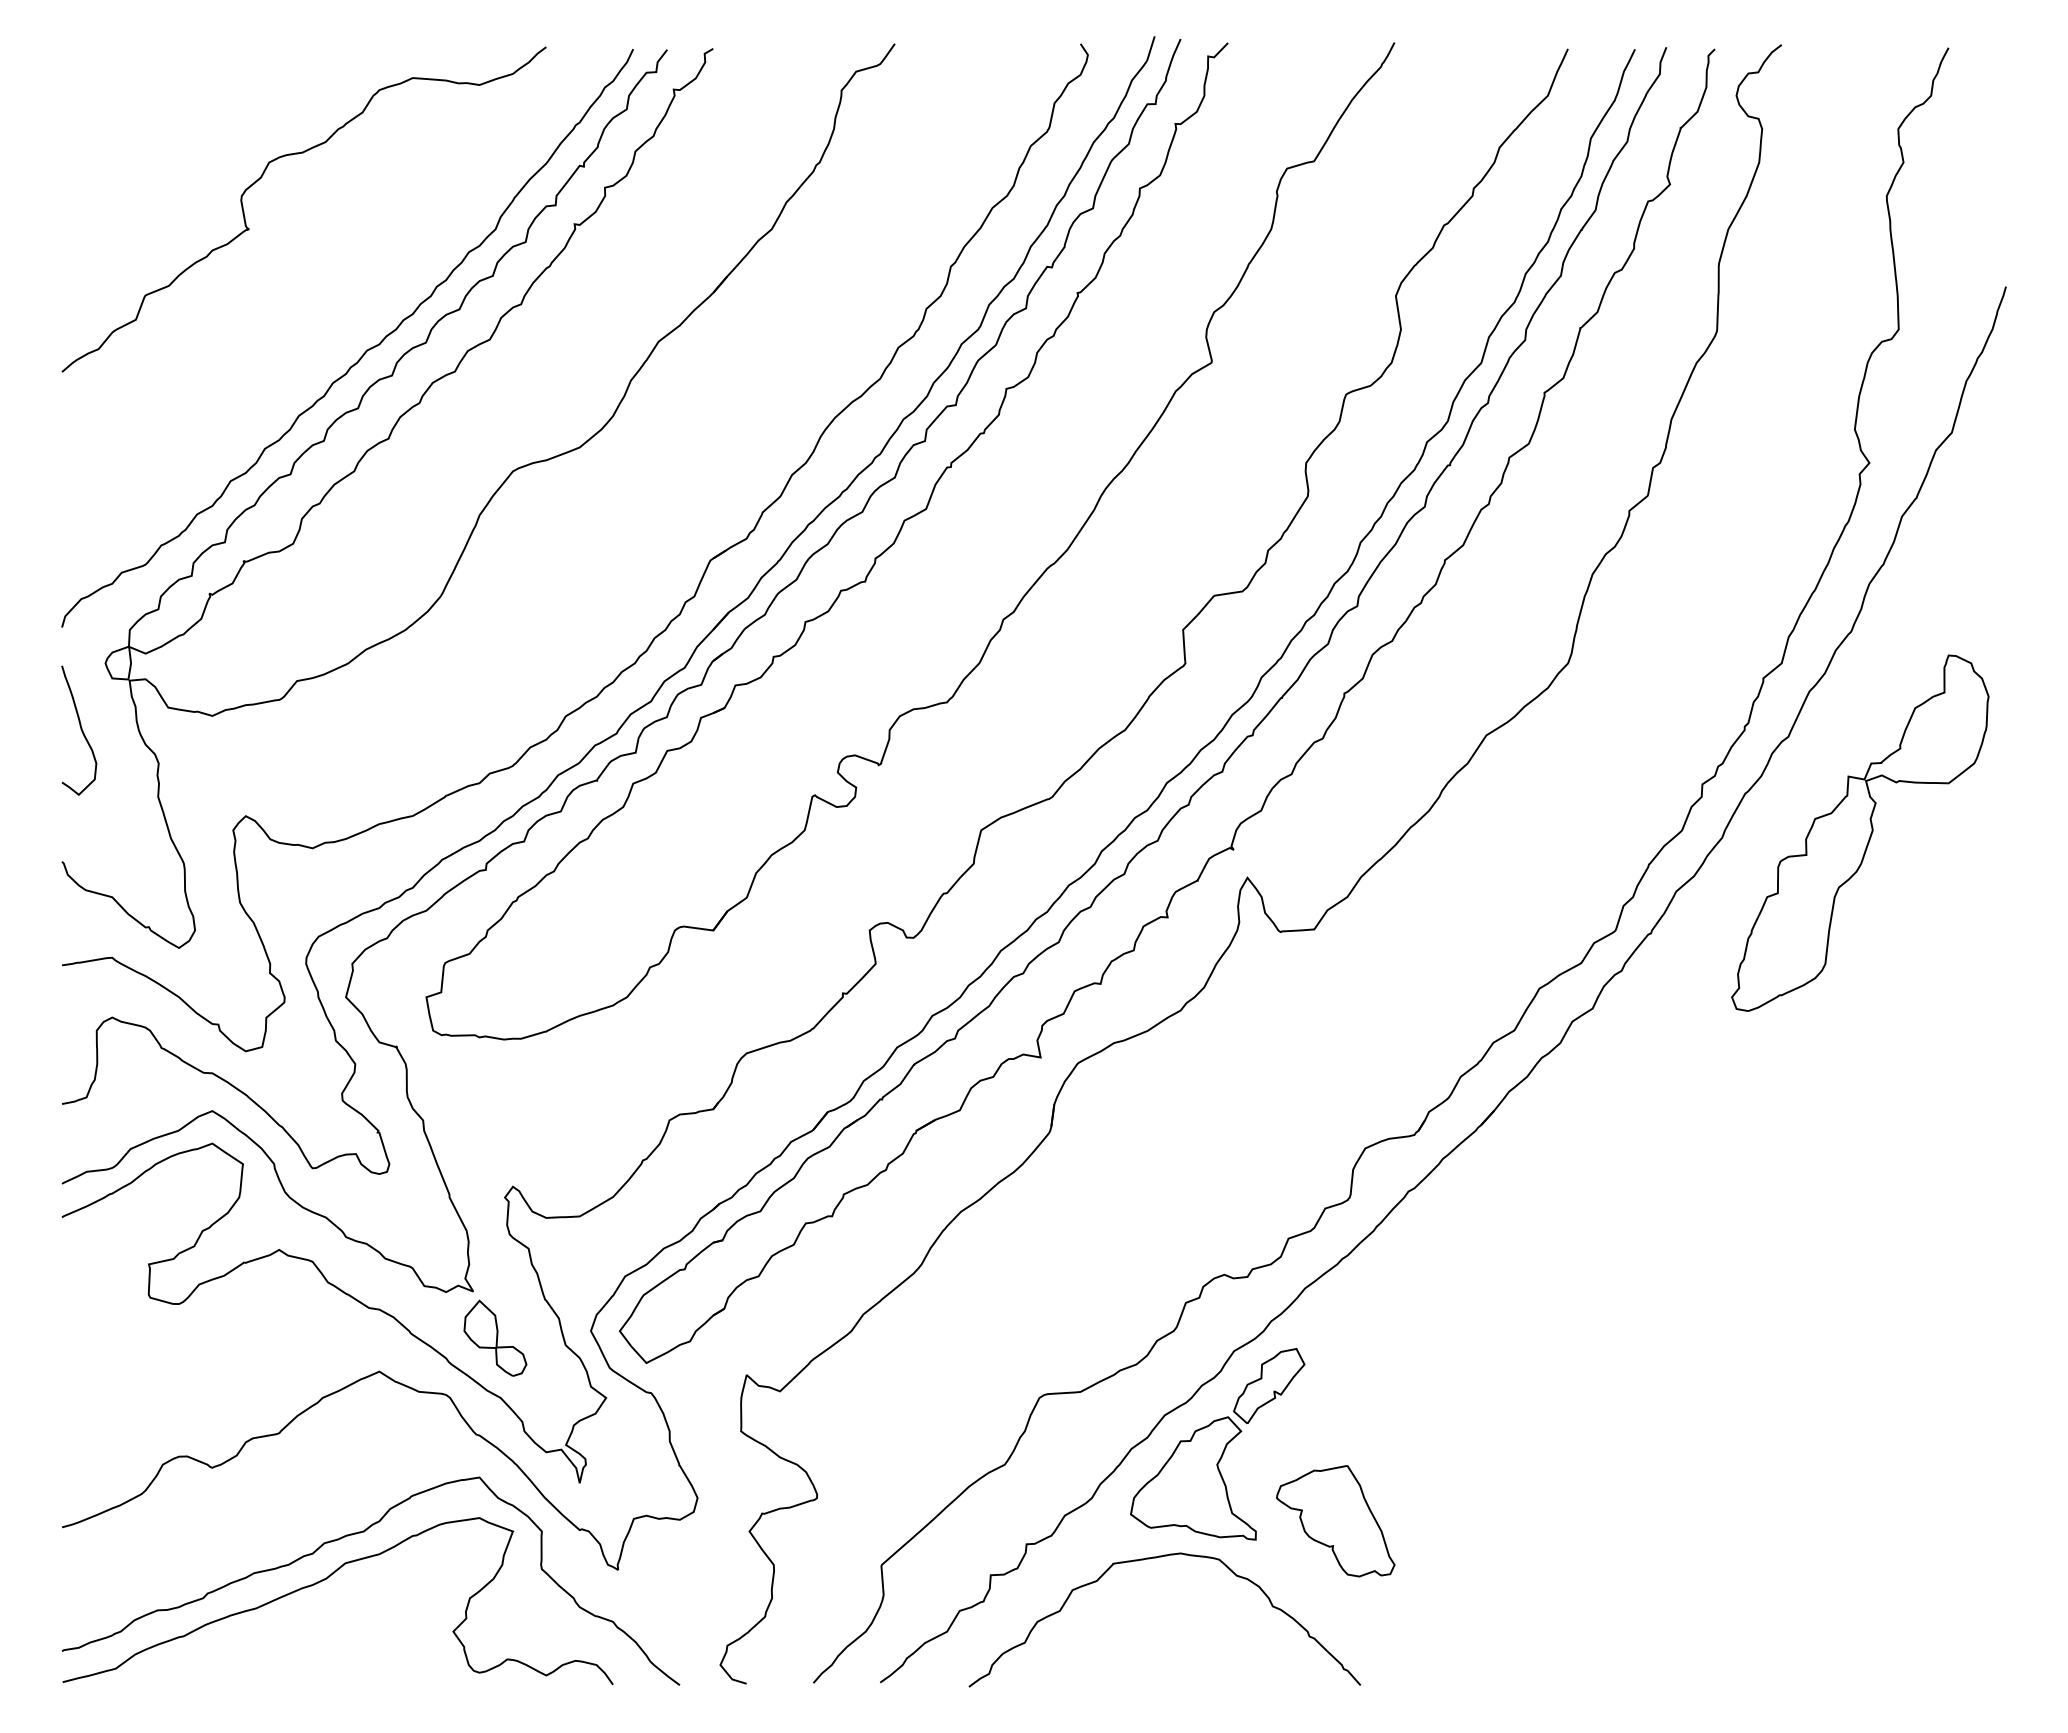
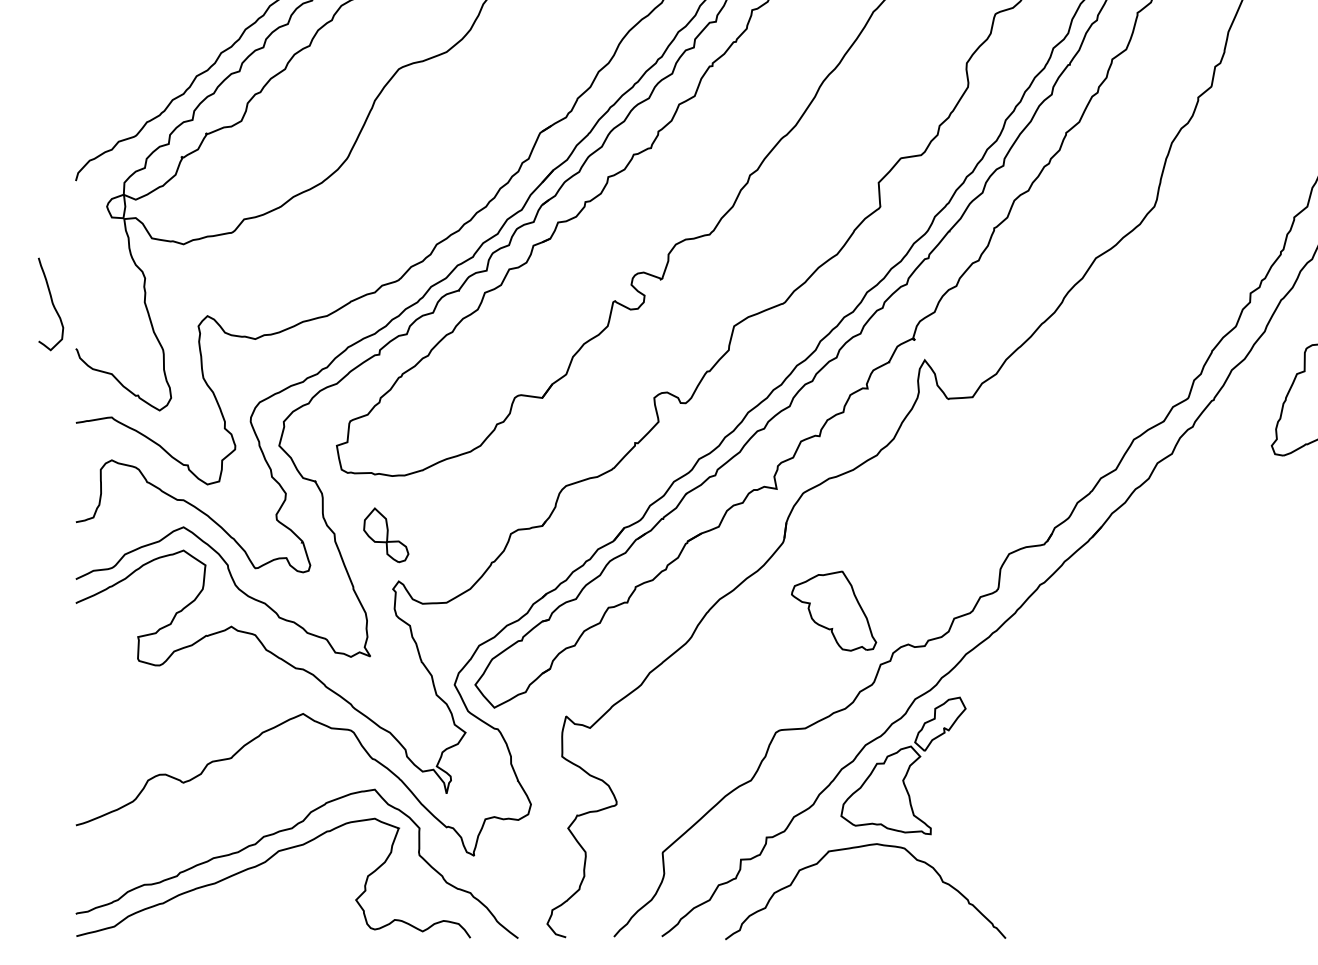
curve: (80, 729) -> (51, 303), moved
part: (495, 1337) -> (386, 534), moved
part: (1335, 1521) -> (833, 611), moved

